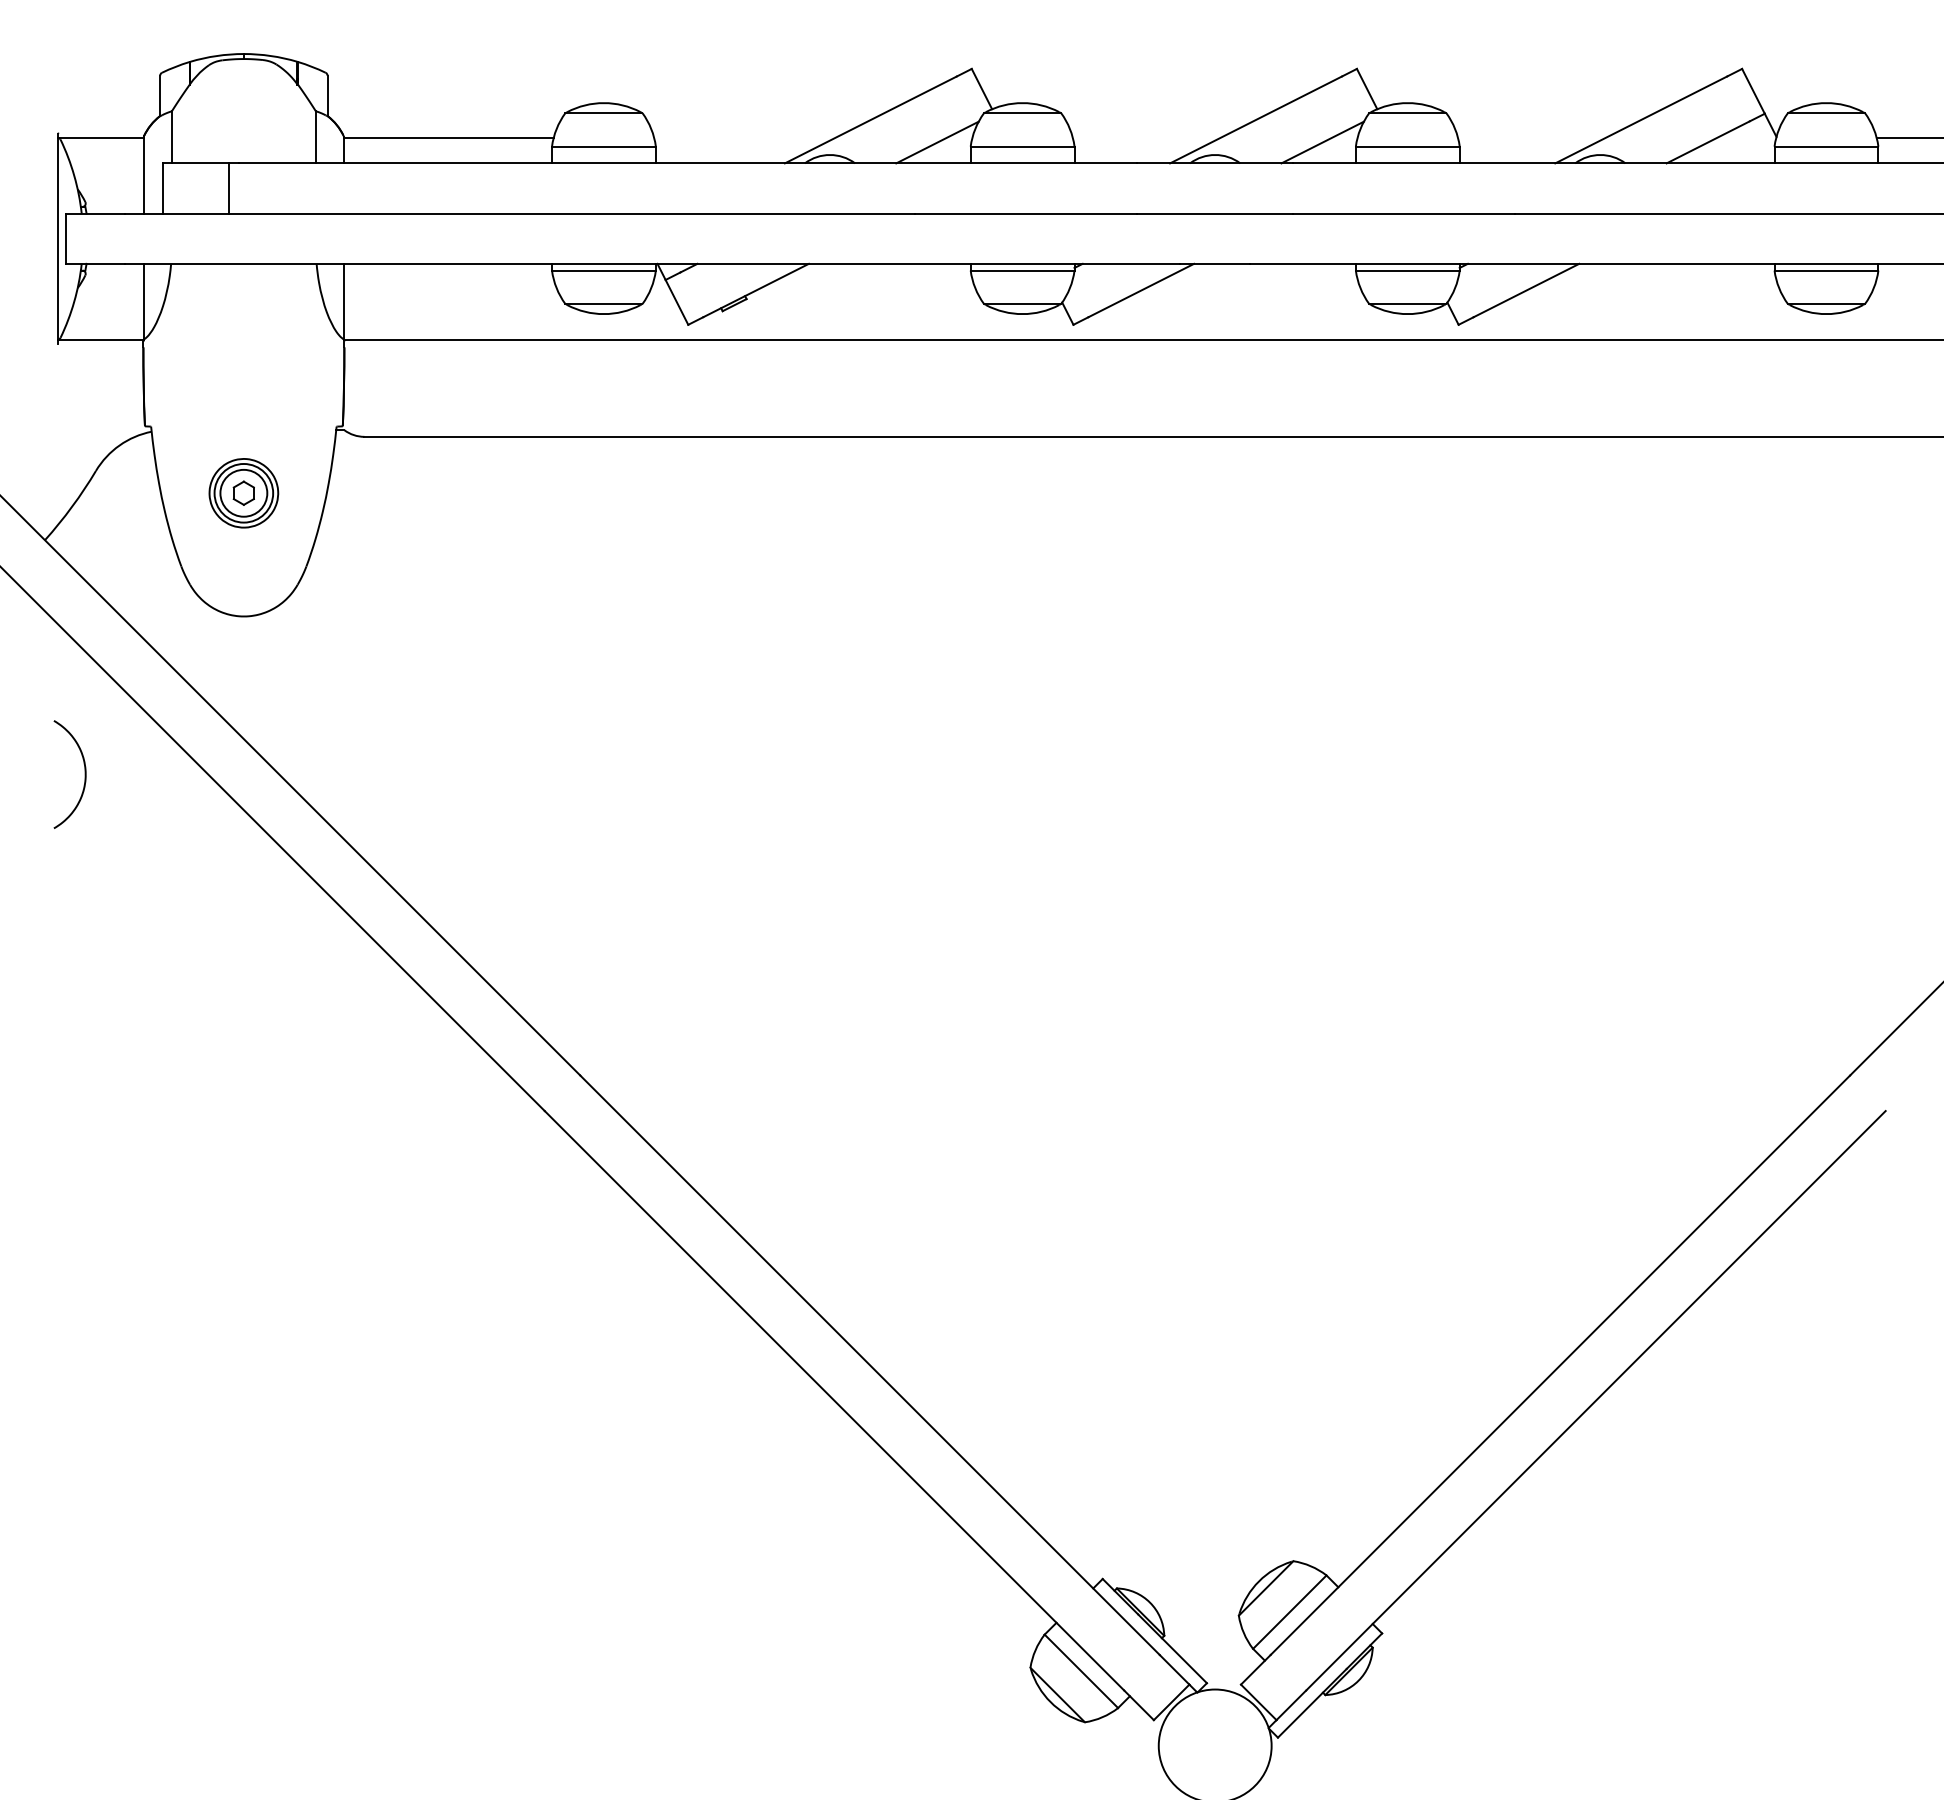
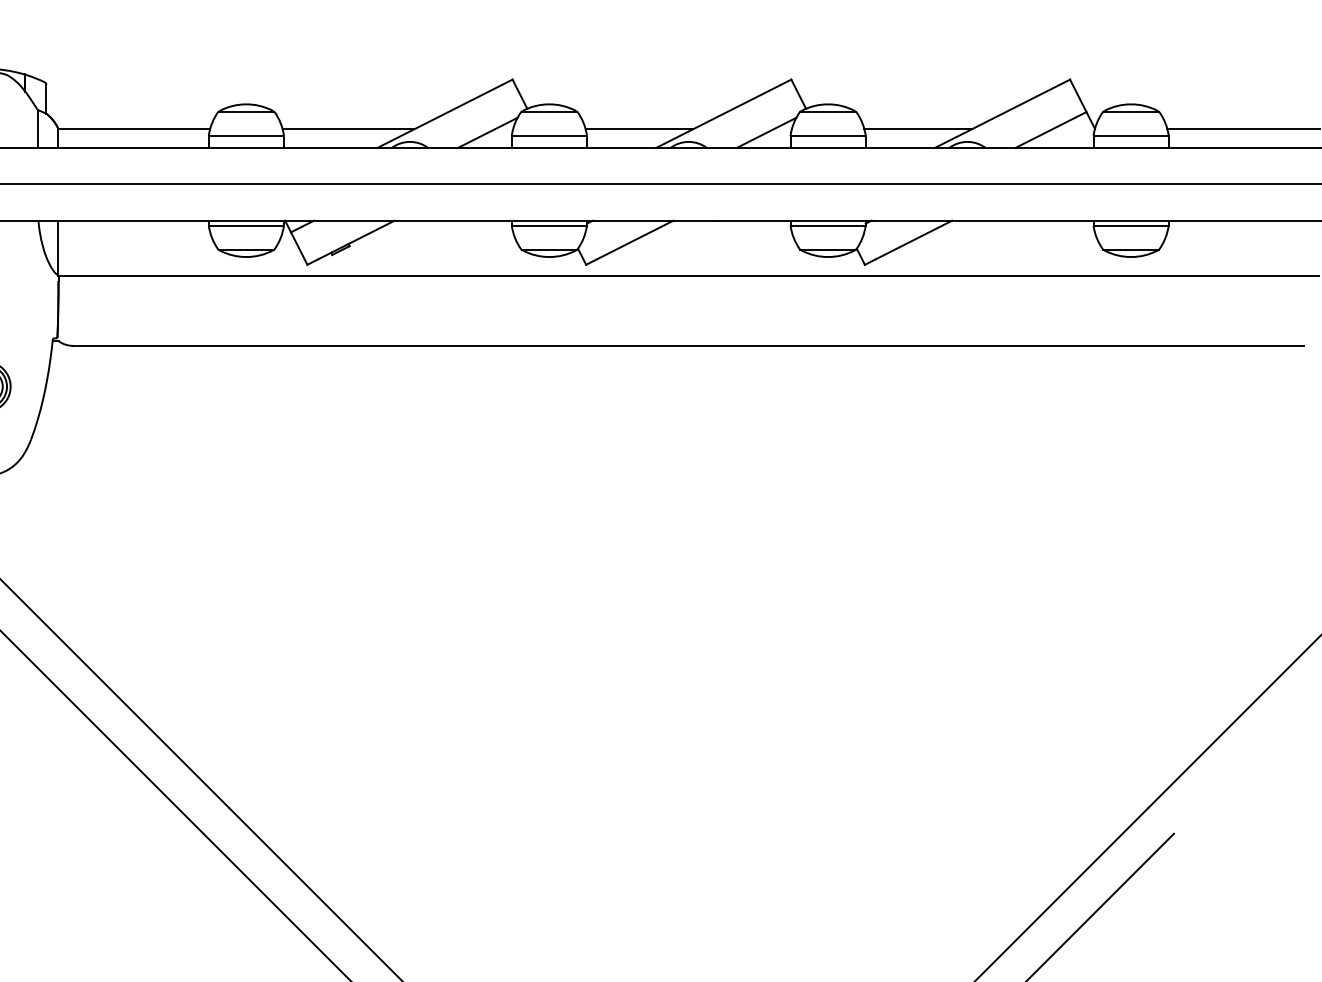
line: (744, 137) -> (348, 129), added
line: (1146, 137) -> (639, 129), added
line: (1531, 137) -> (917, 129), added

